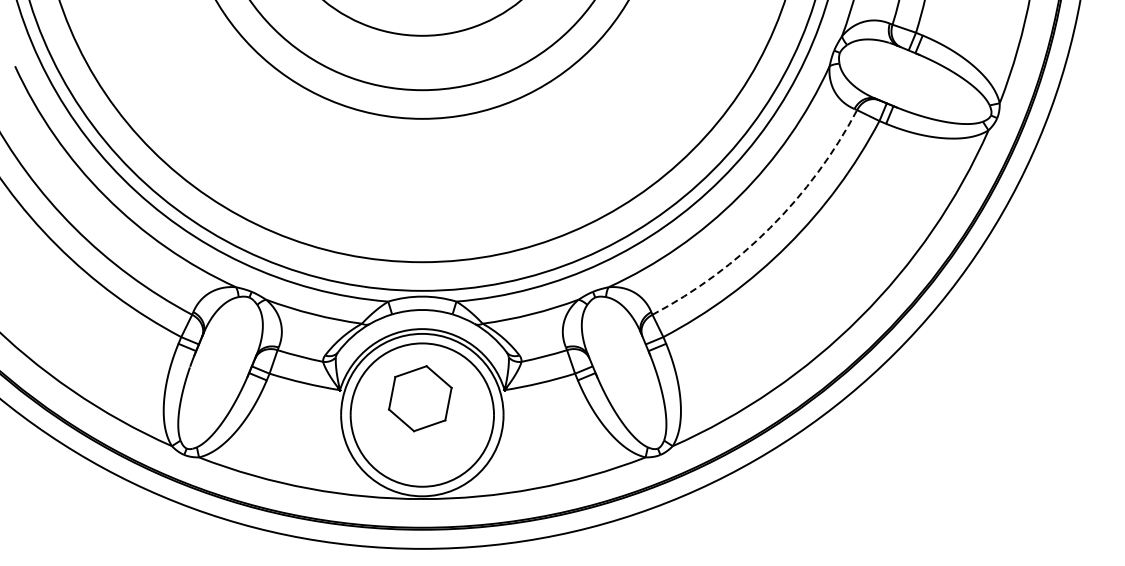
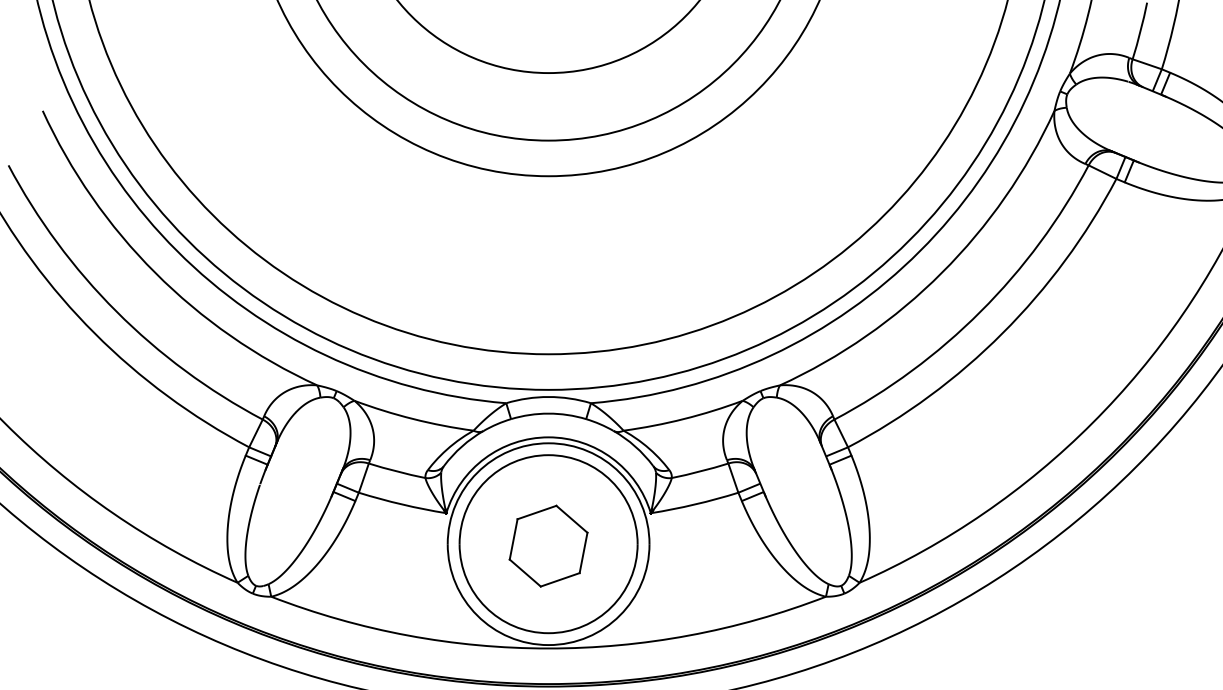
arc: (770, 227) -> (981, 311), dashed -> solid
part: (420, 398) -> (548, 545), moved

